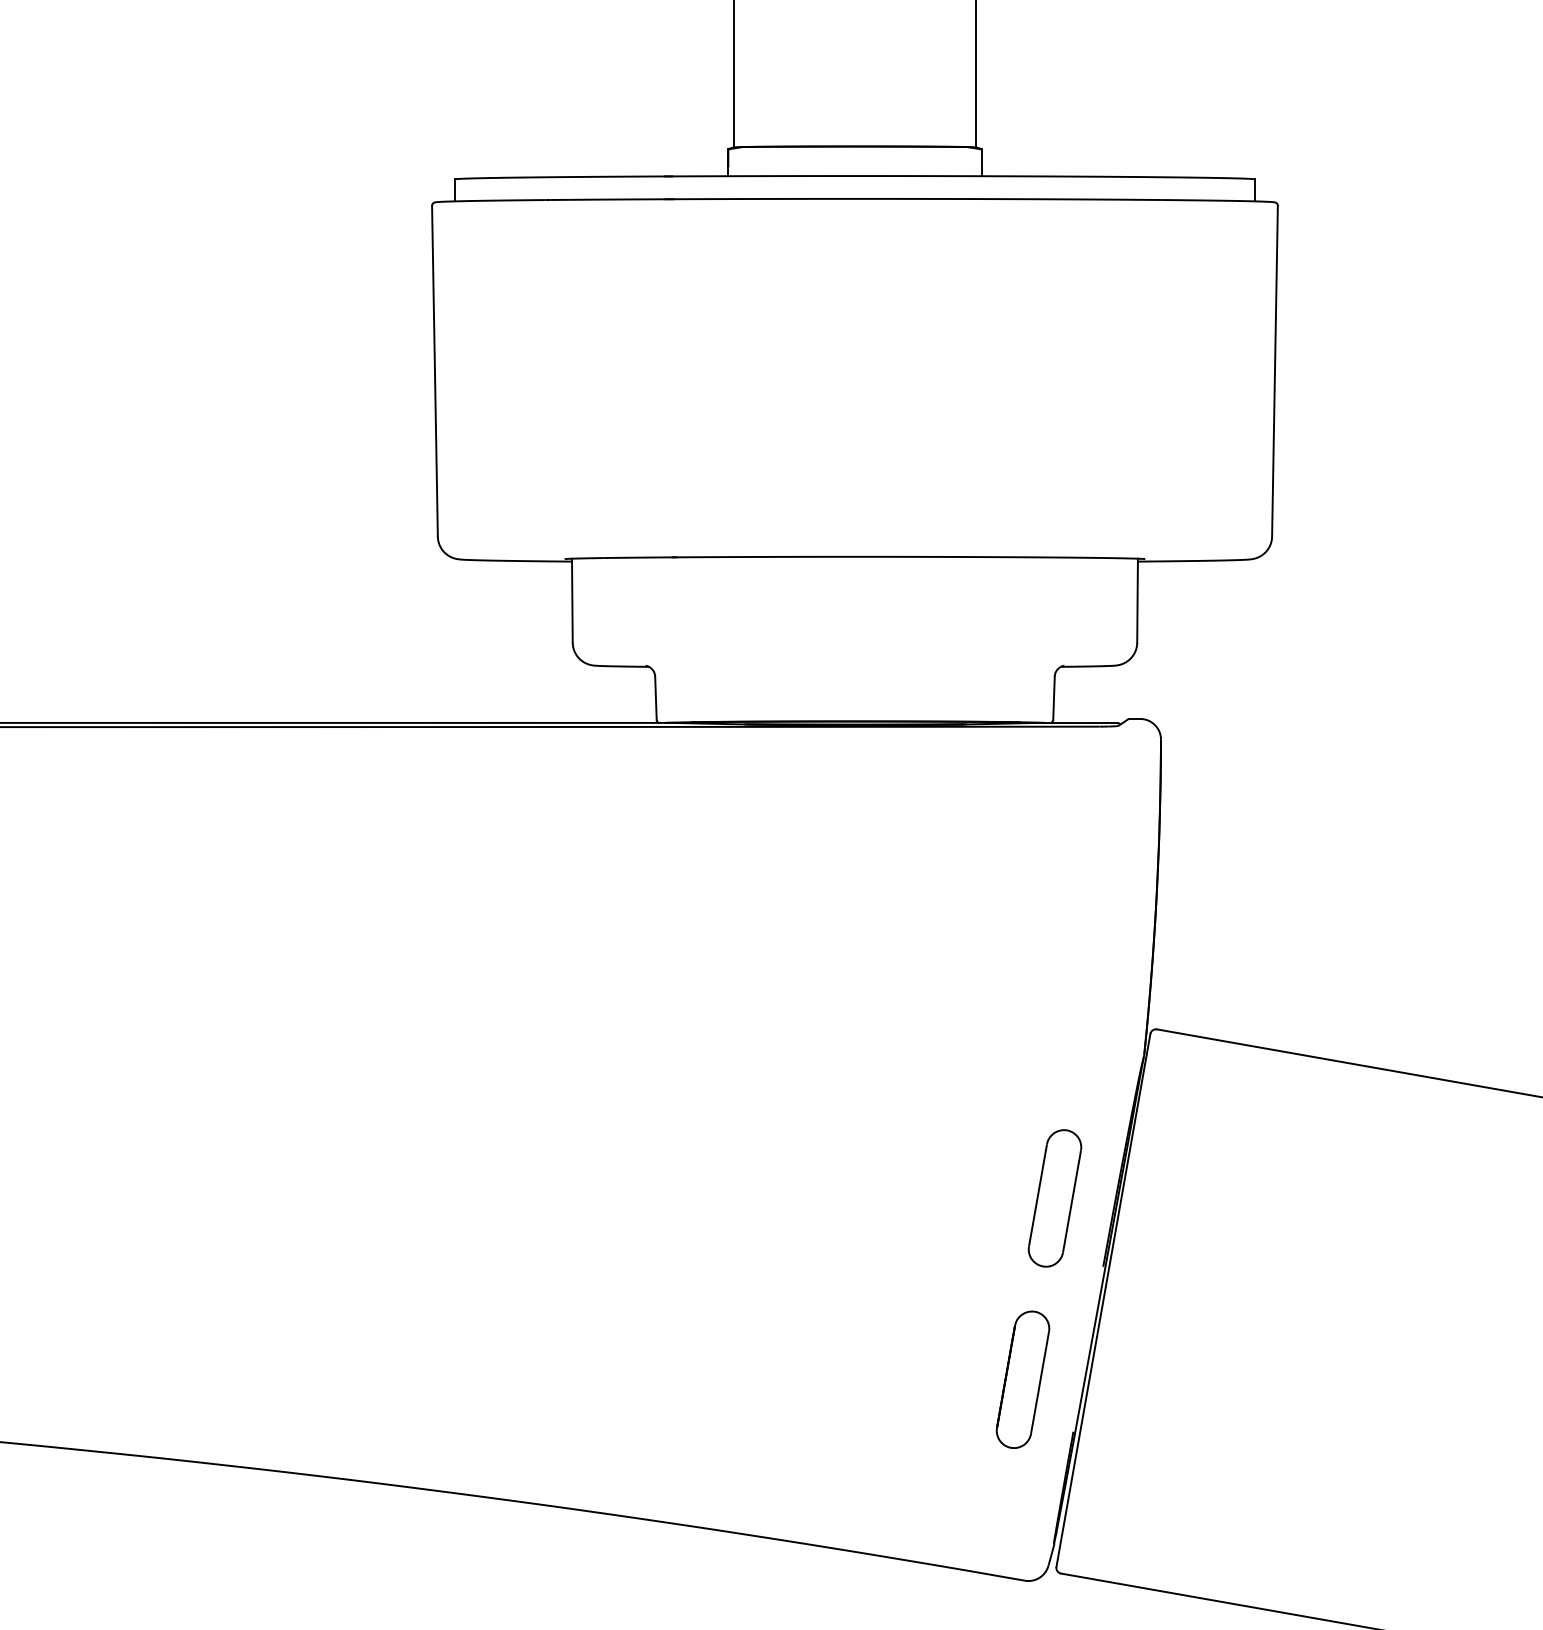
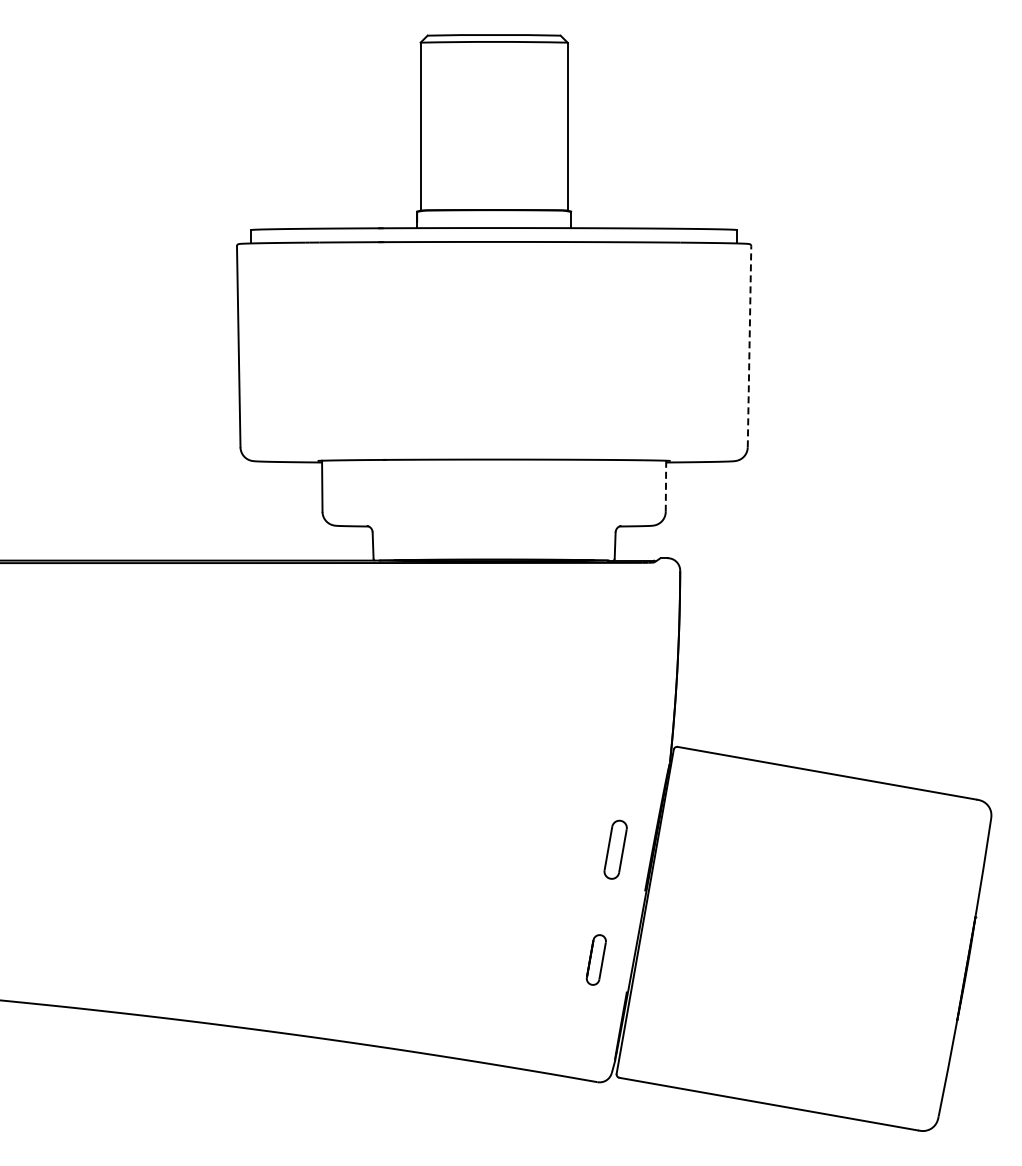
line: (1274, 370) -> (749, 346), solid -> dashed
line: (1136, 601) -> (665, 486), solid -> dashed
part: (1054, 1198) -> (615, 849), size x0.7
part: (1023, 1378) -> (596, 959), size x0.6

